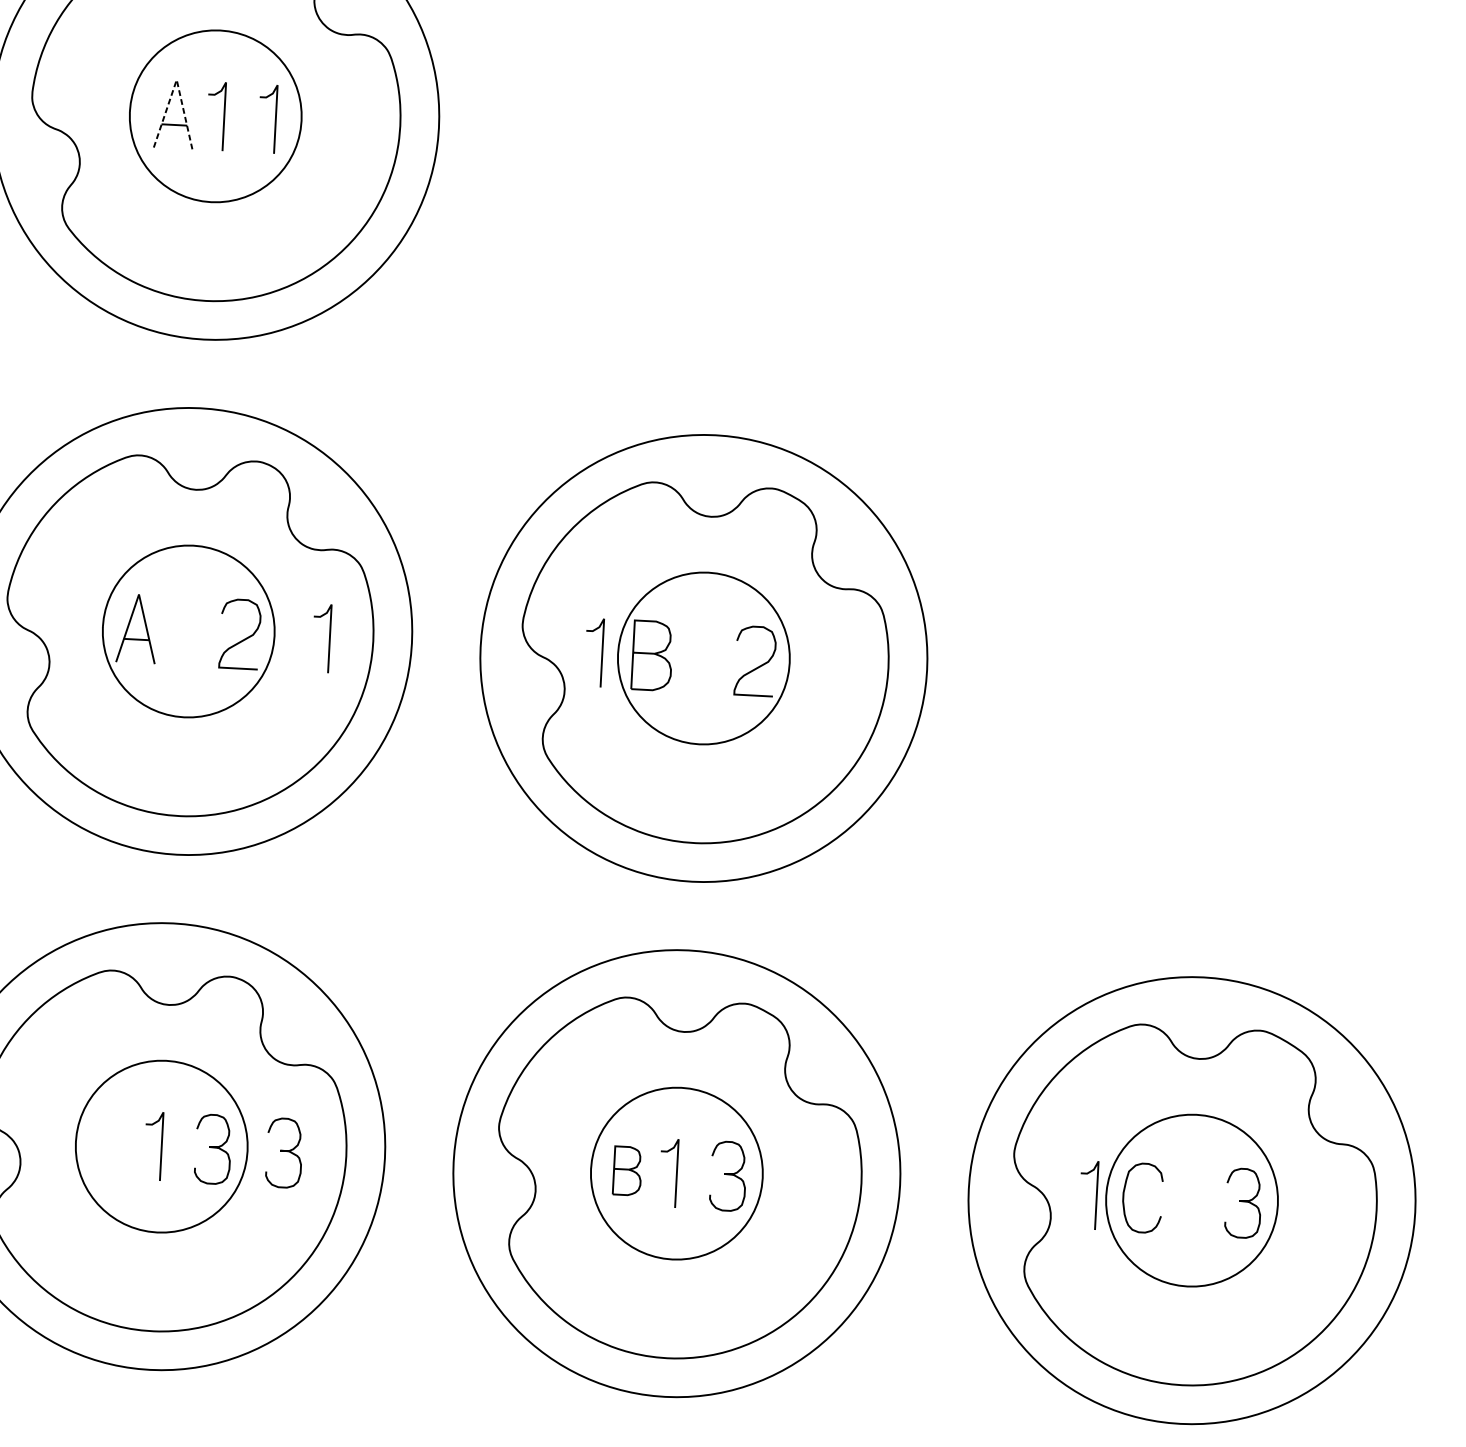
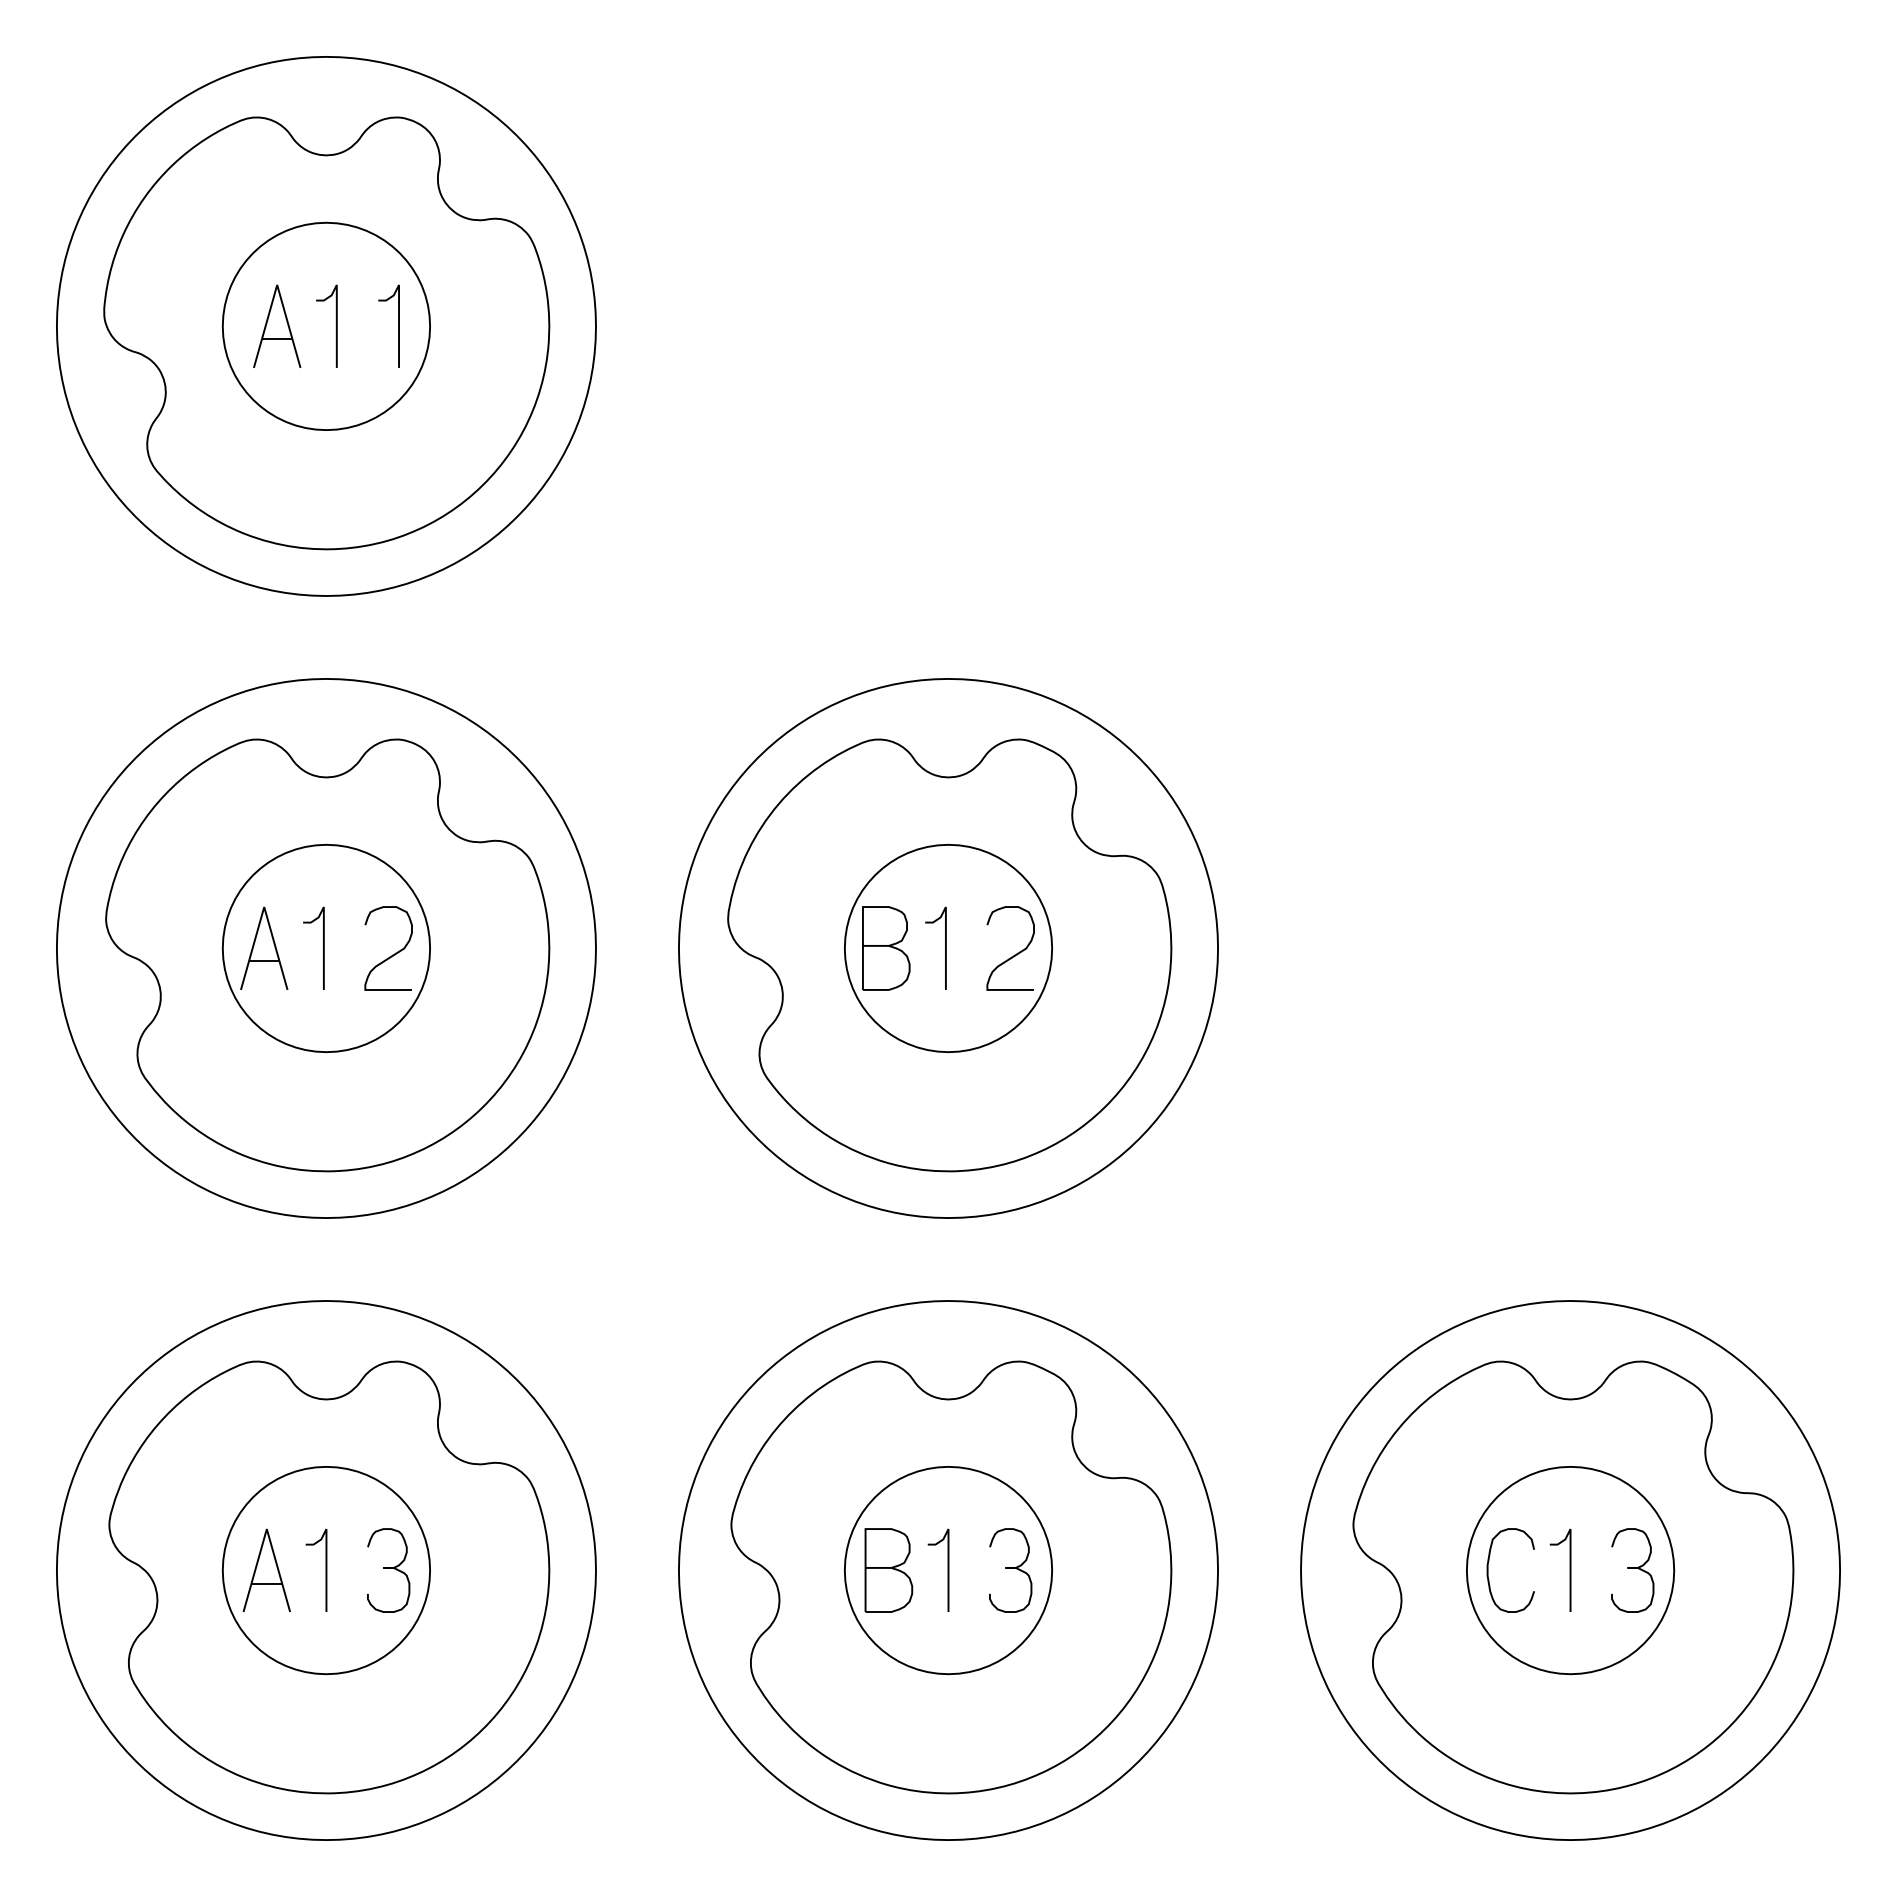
line: (176, 80) -> (277, 285), dashed -> solid
curve: (329, 638) -> (323, 947), moved
curve: (602, 652) -> (945, 947), moved
part: (112, 1144) -> (266, 1570), added
curve: (284, 1151) -> (474, 1568), removed
part: (627, 1171) -> (888, 1570), size x1.43
curve: (1095, 1194) -> (1569, 1569), moved

